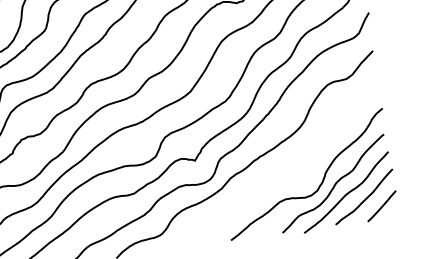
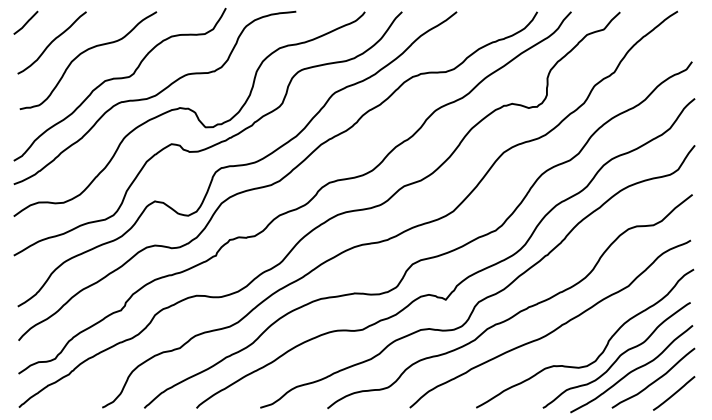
curve: (282, 170) -> (555, 328), added

